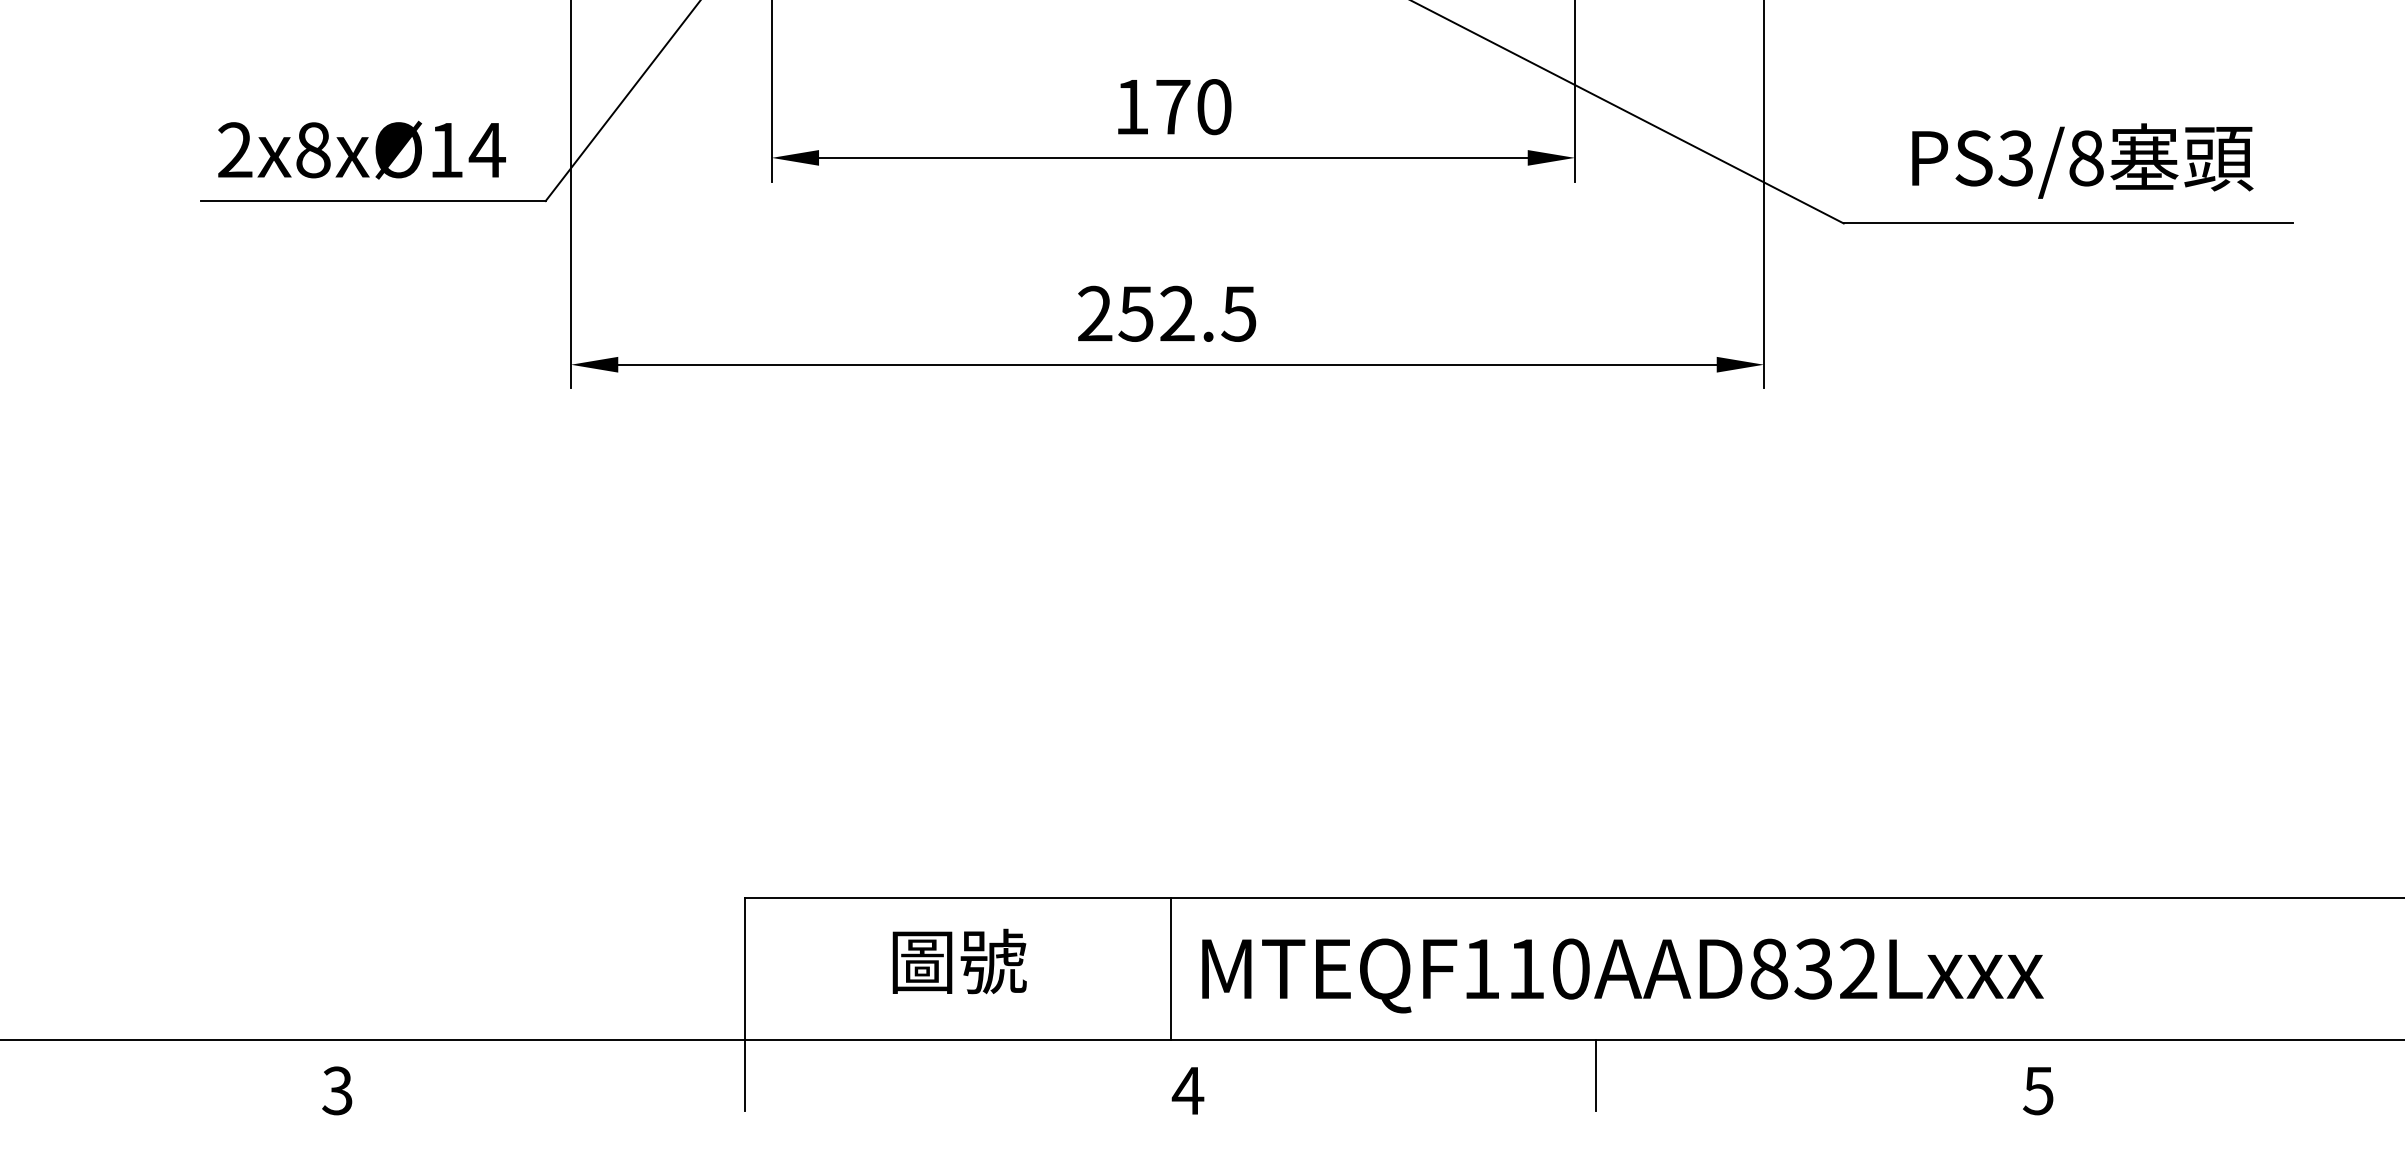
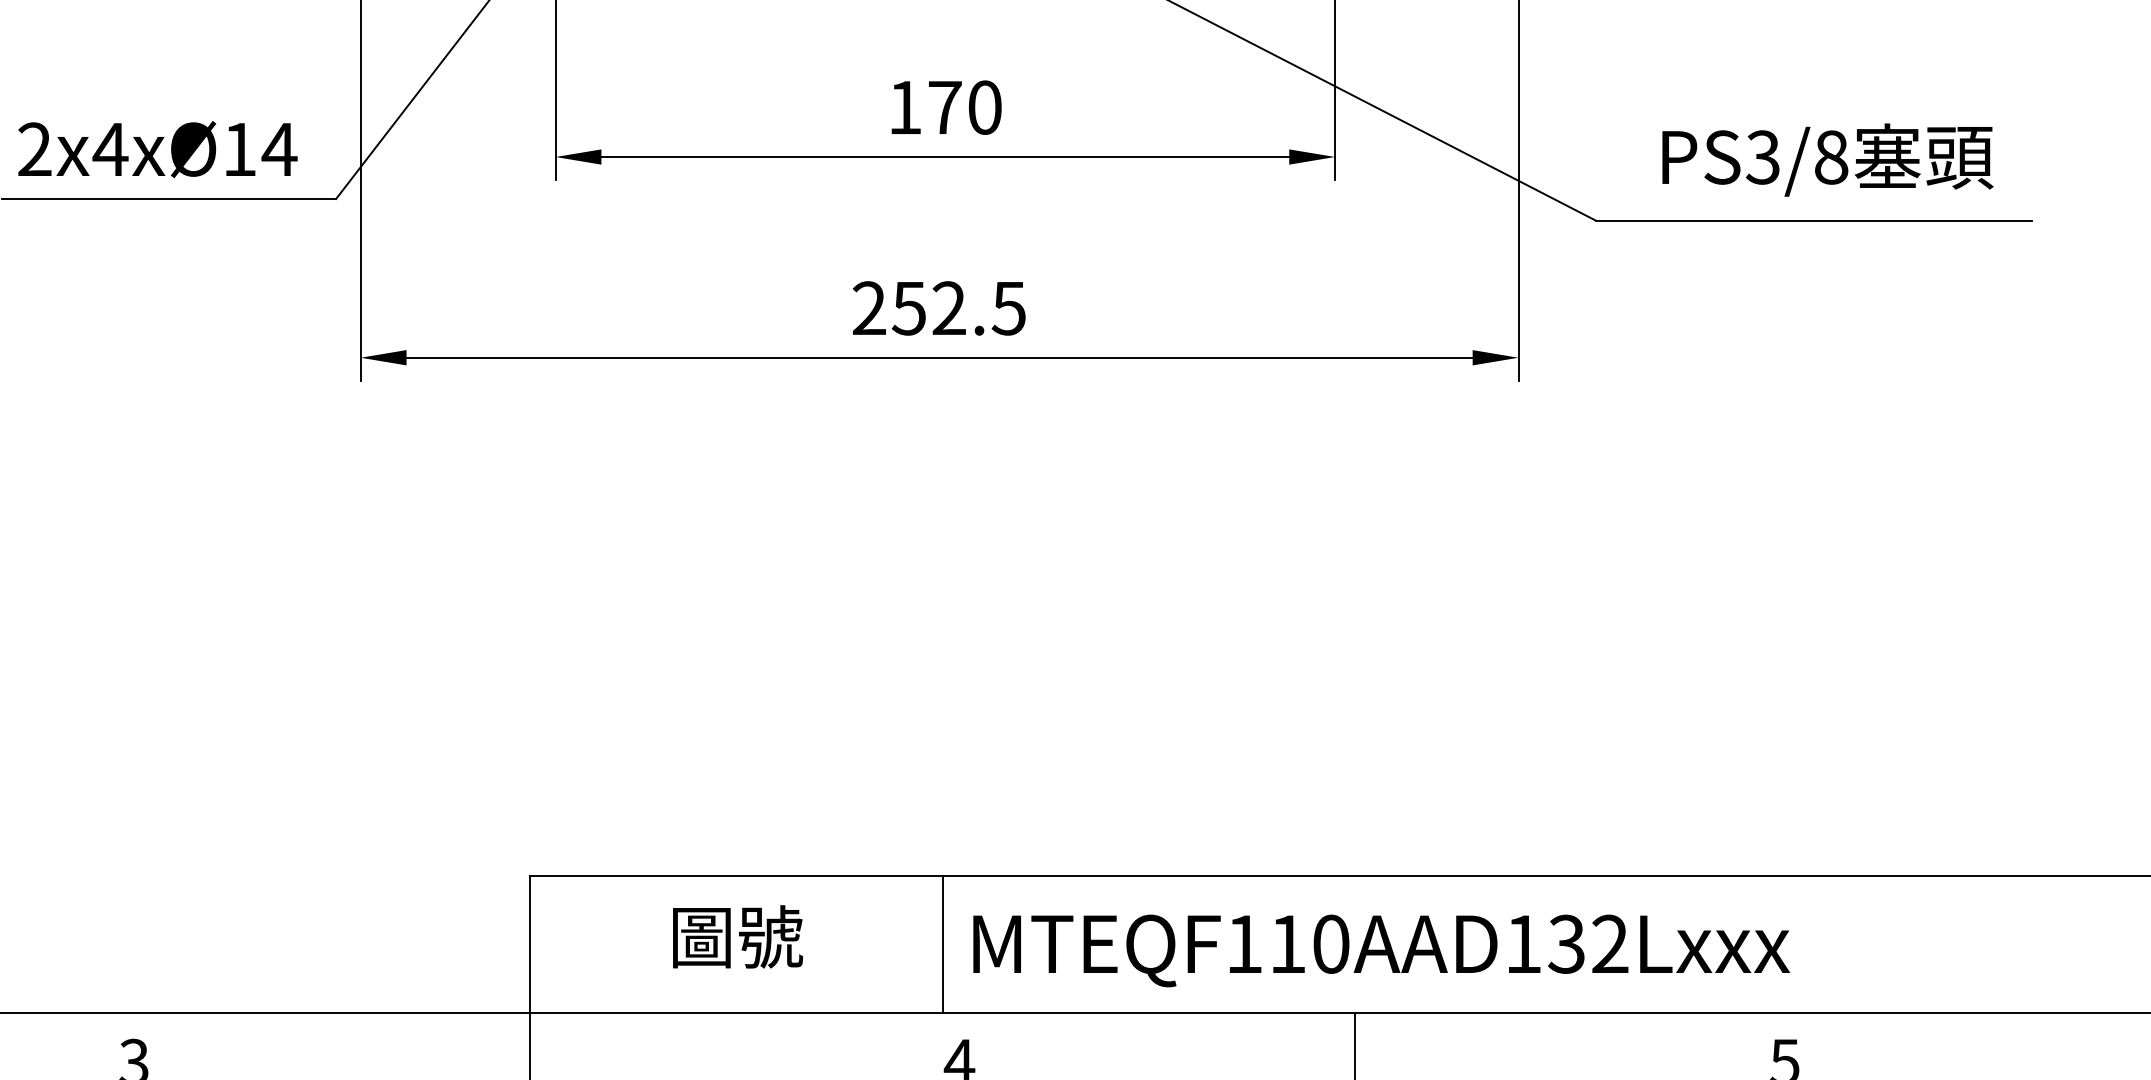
text: (312, 150) -> (109, 149), 2x8xØ14 -> 2x4xØ14
text: (1769, 968) -> (1523, 943), MTEQF110AAD832Lxxx -> MTEQF110AAD132Lxxx

